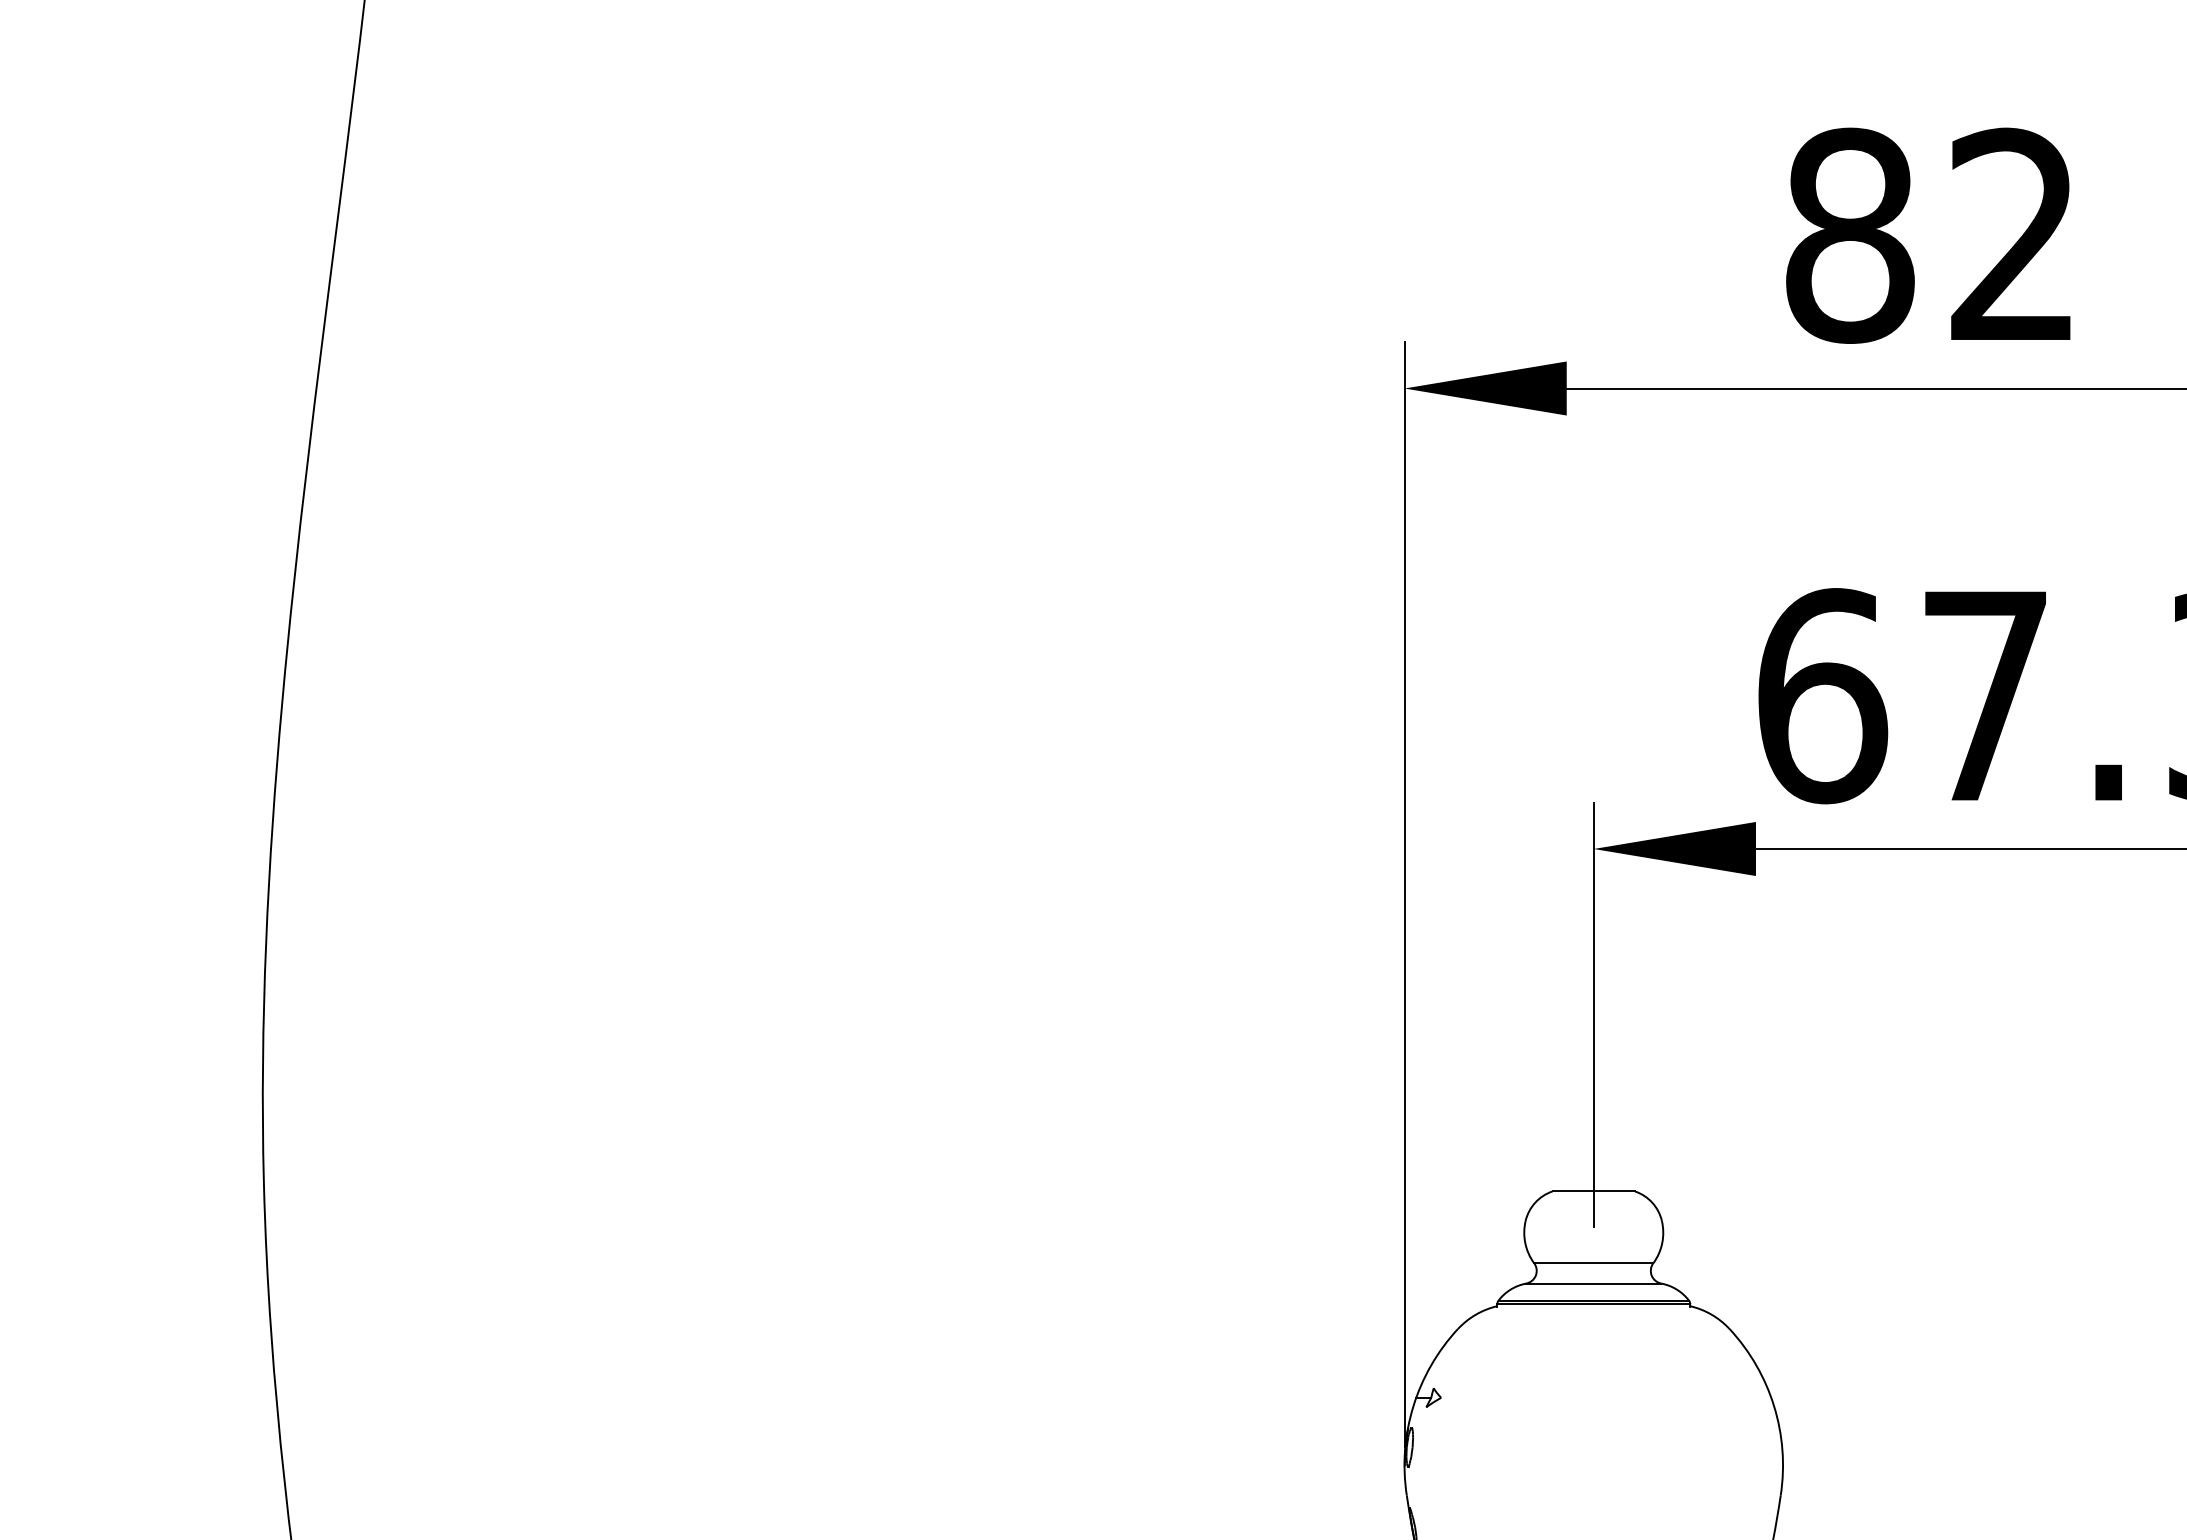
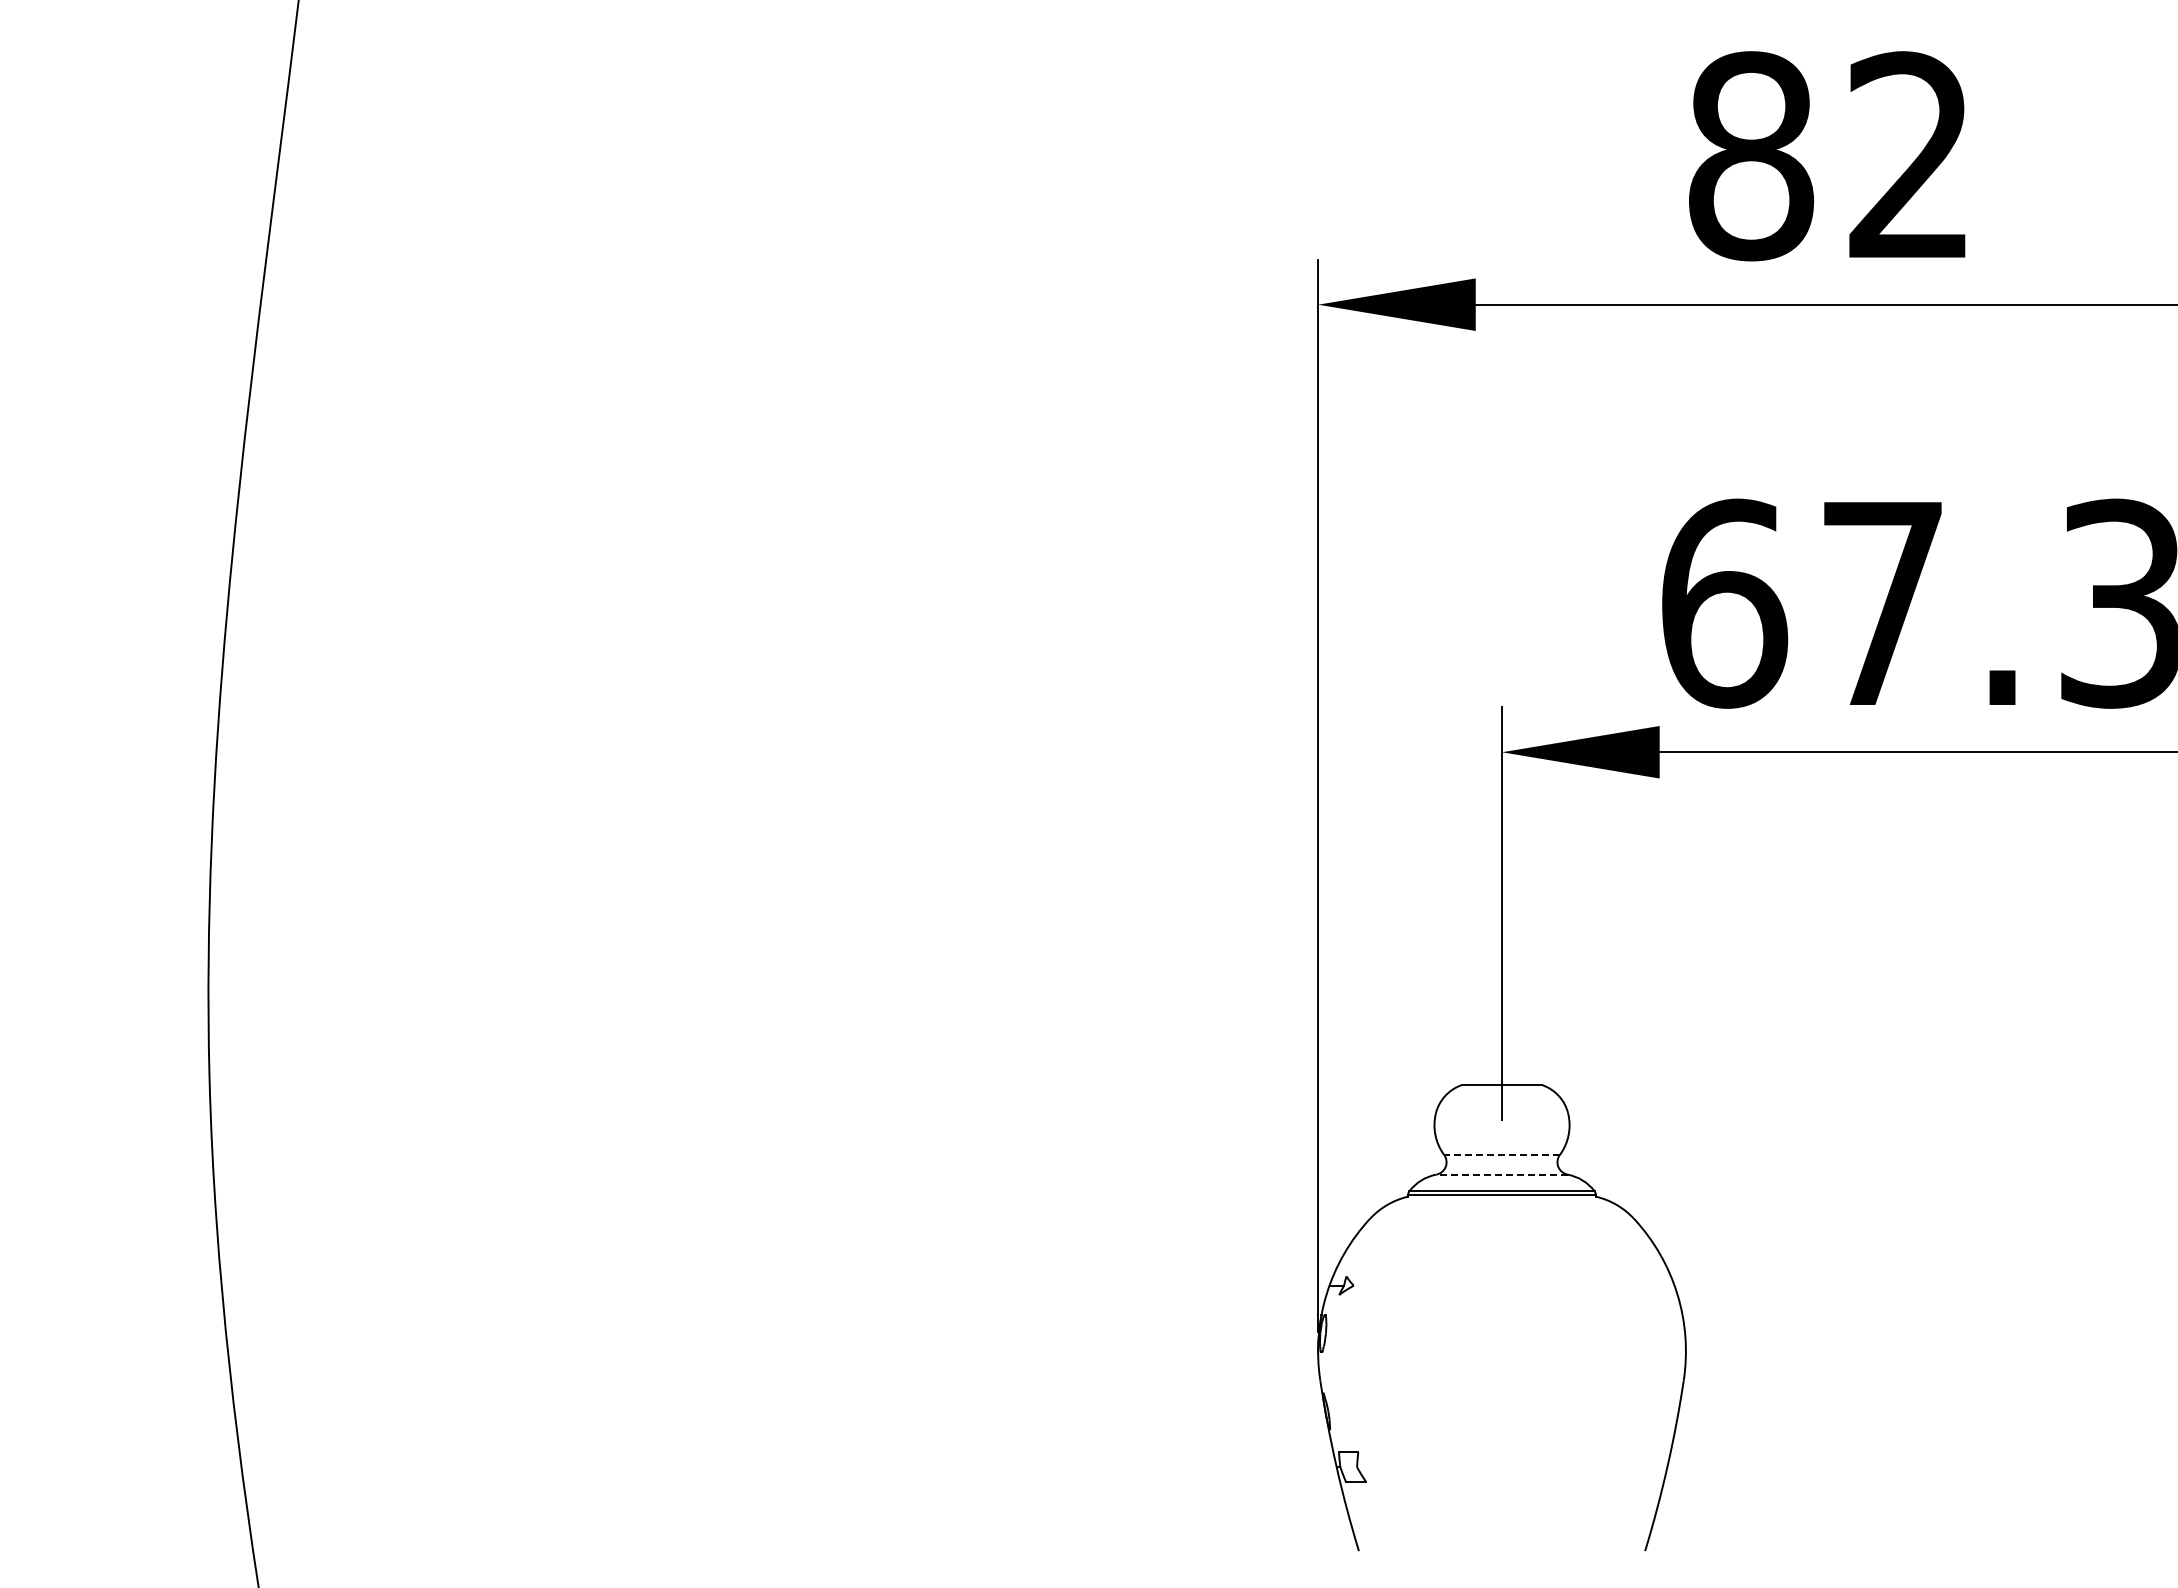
line: (1593, 1262) -> (1501, 1154), solid -> dashed
line: (1594, 1283) -> (1502, 1174), solid -> dashed

